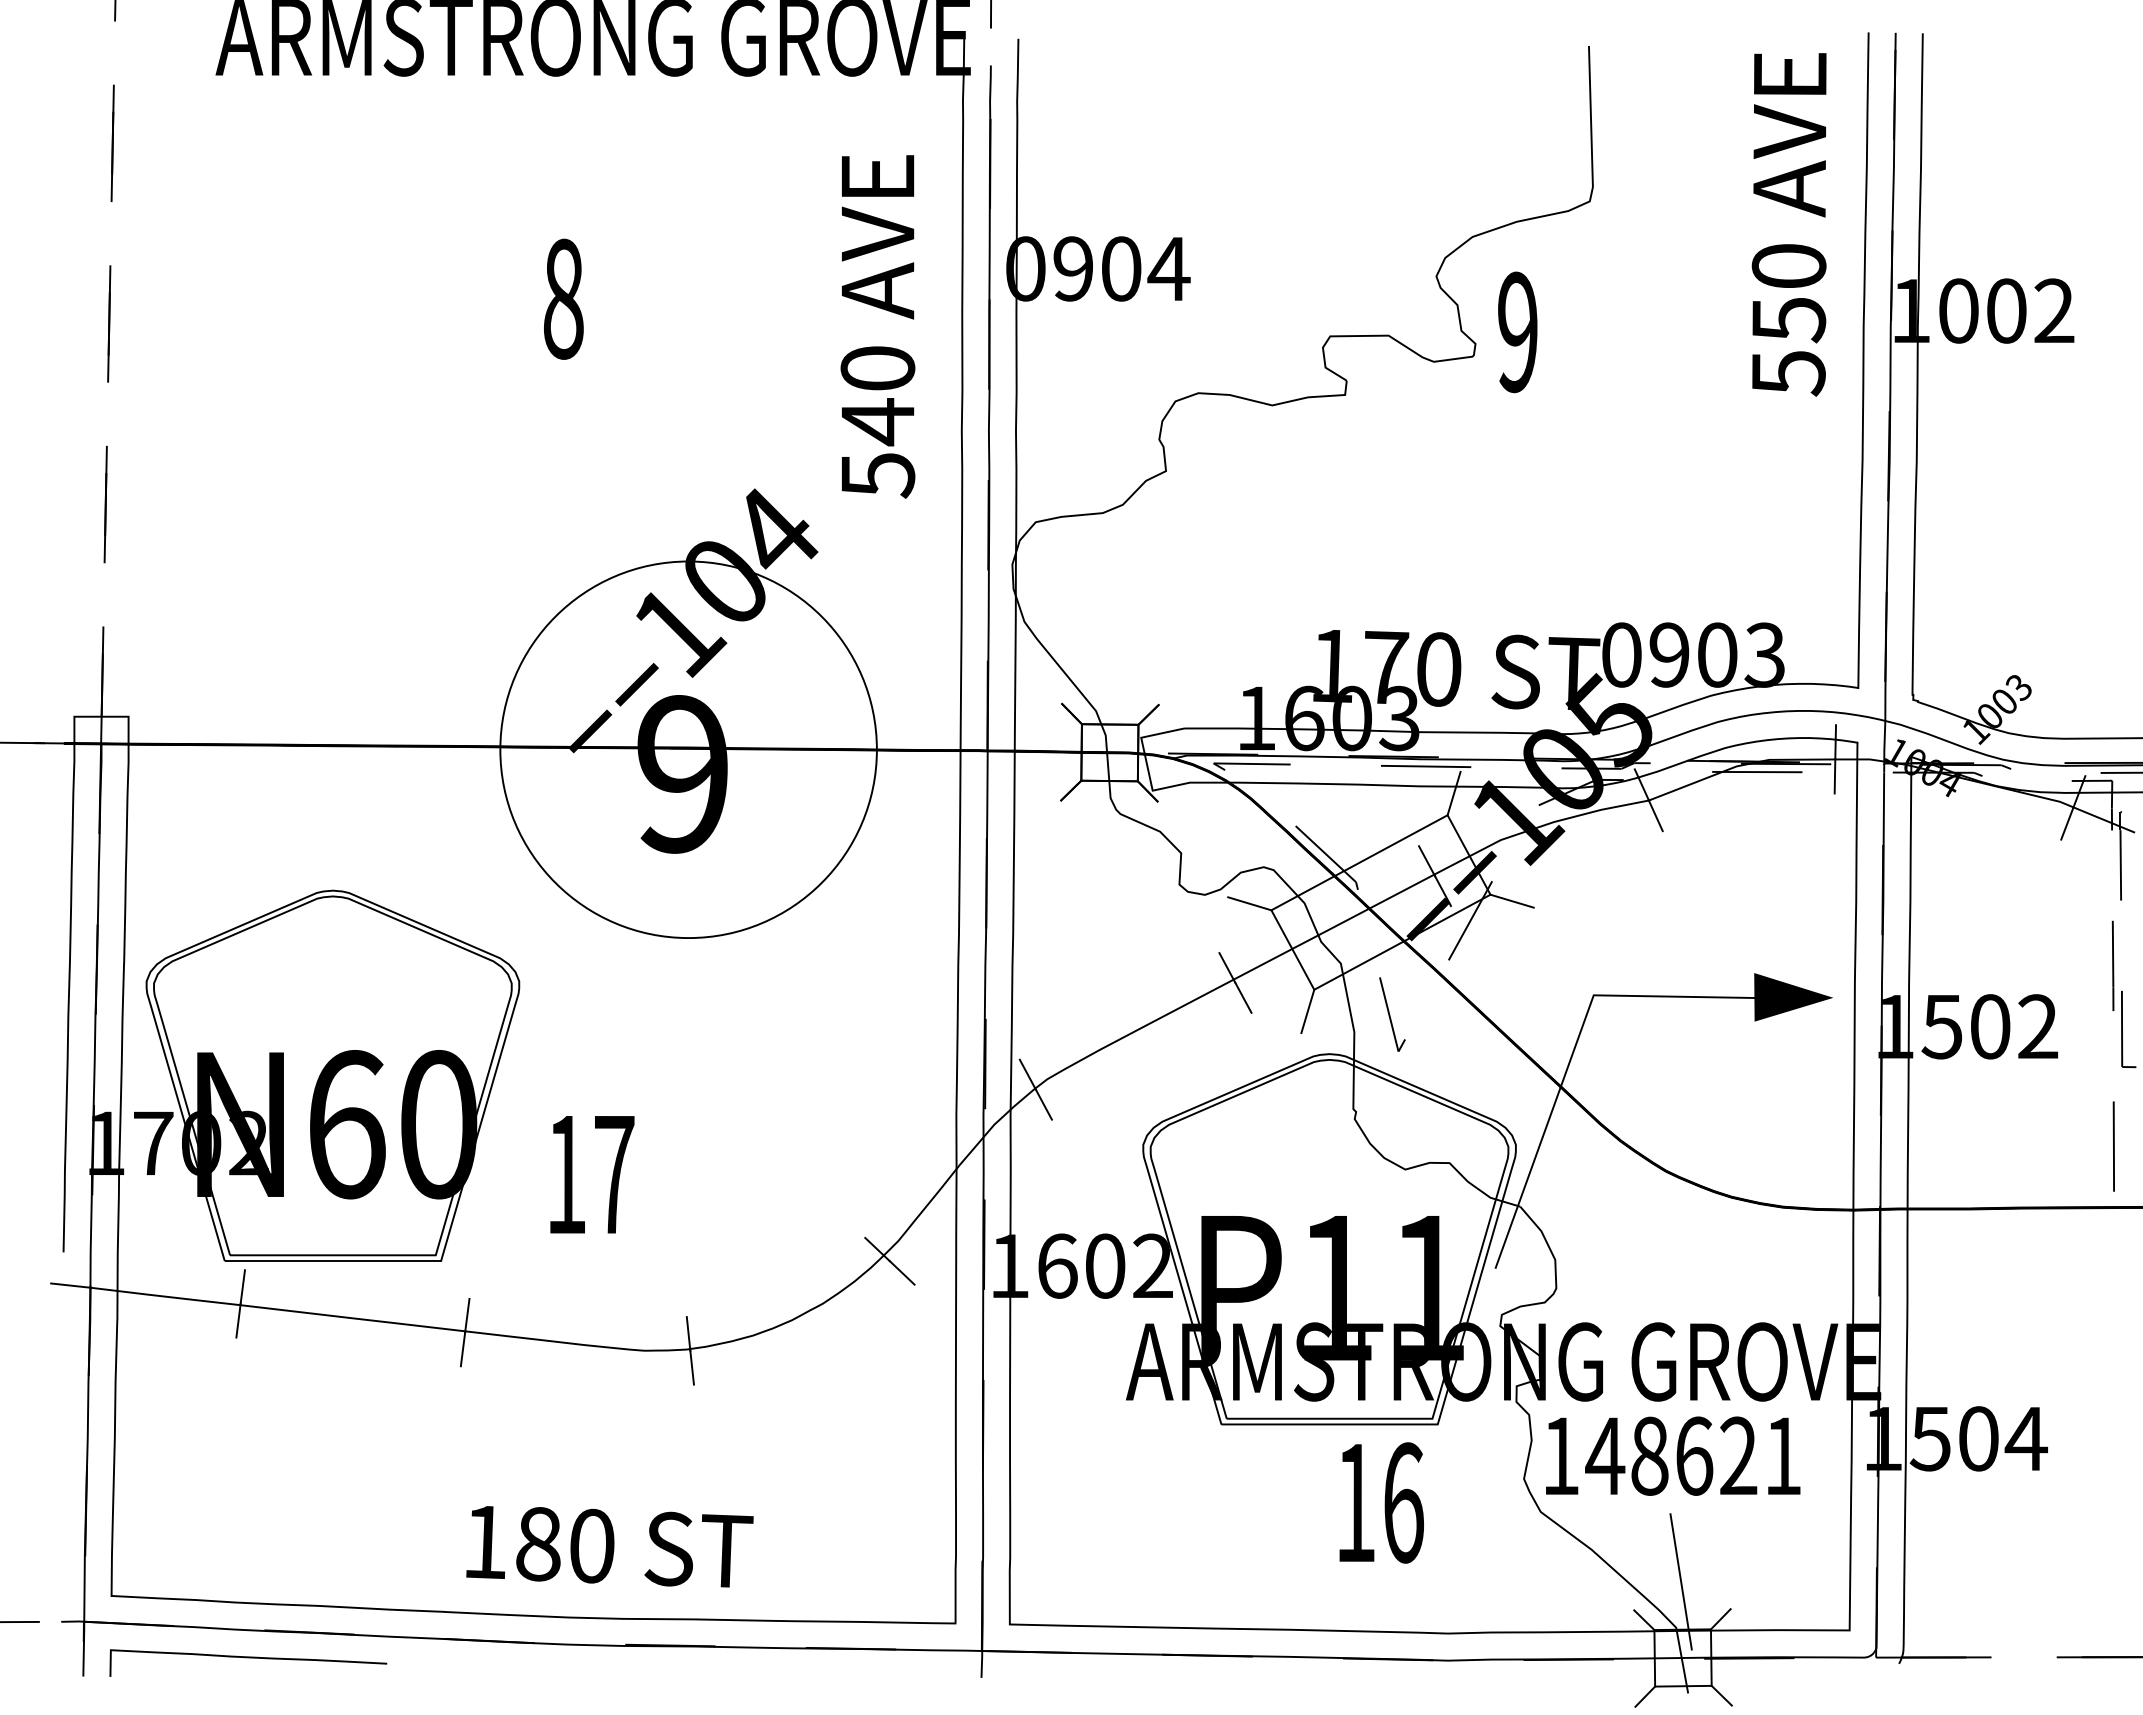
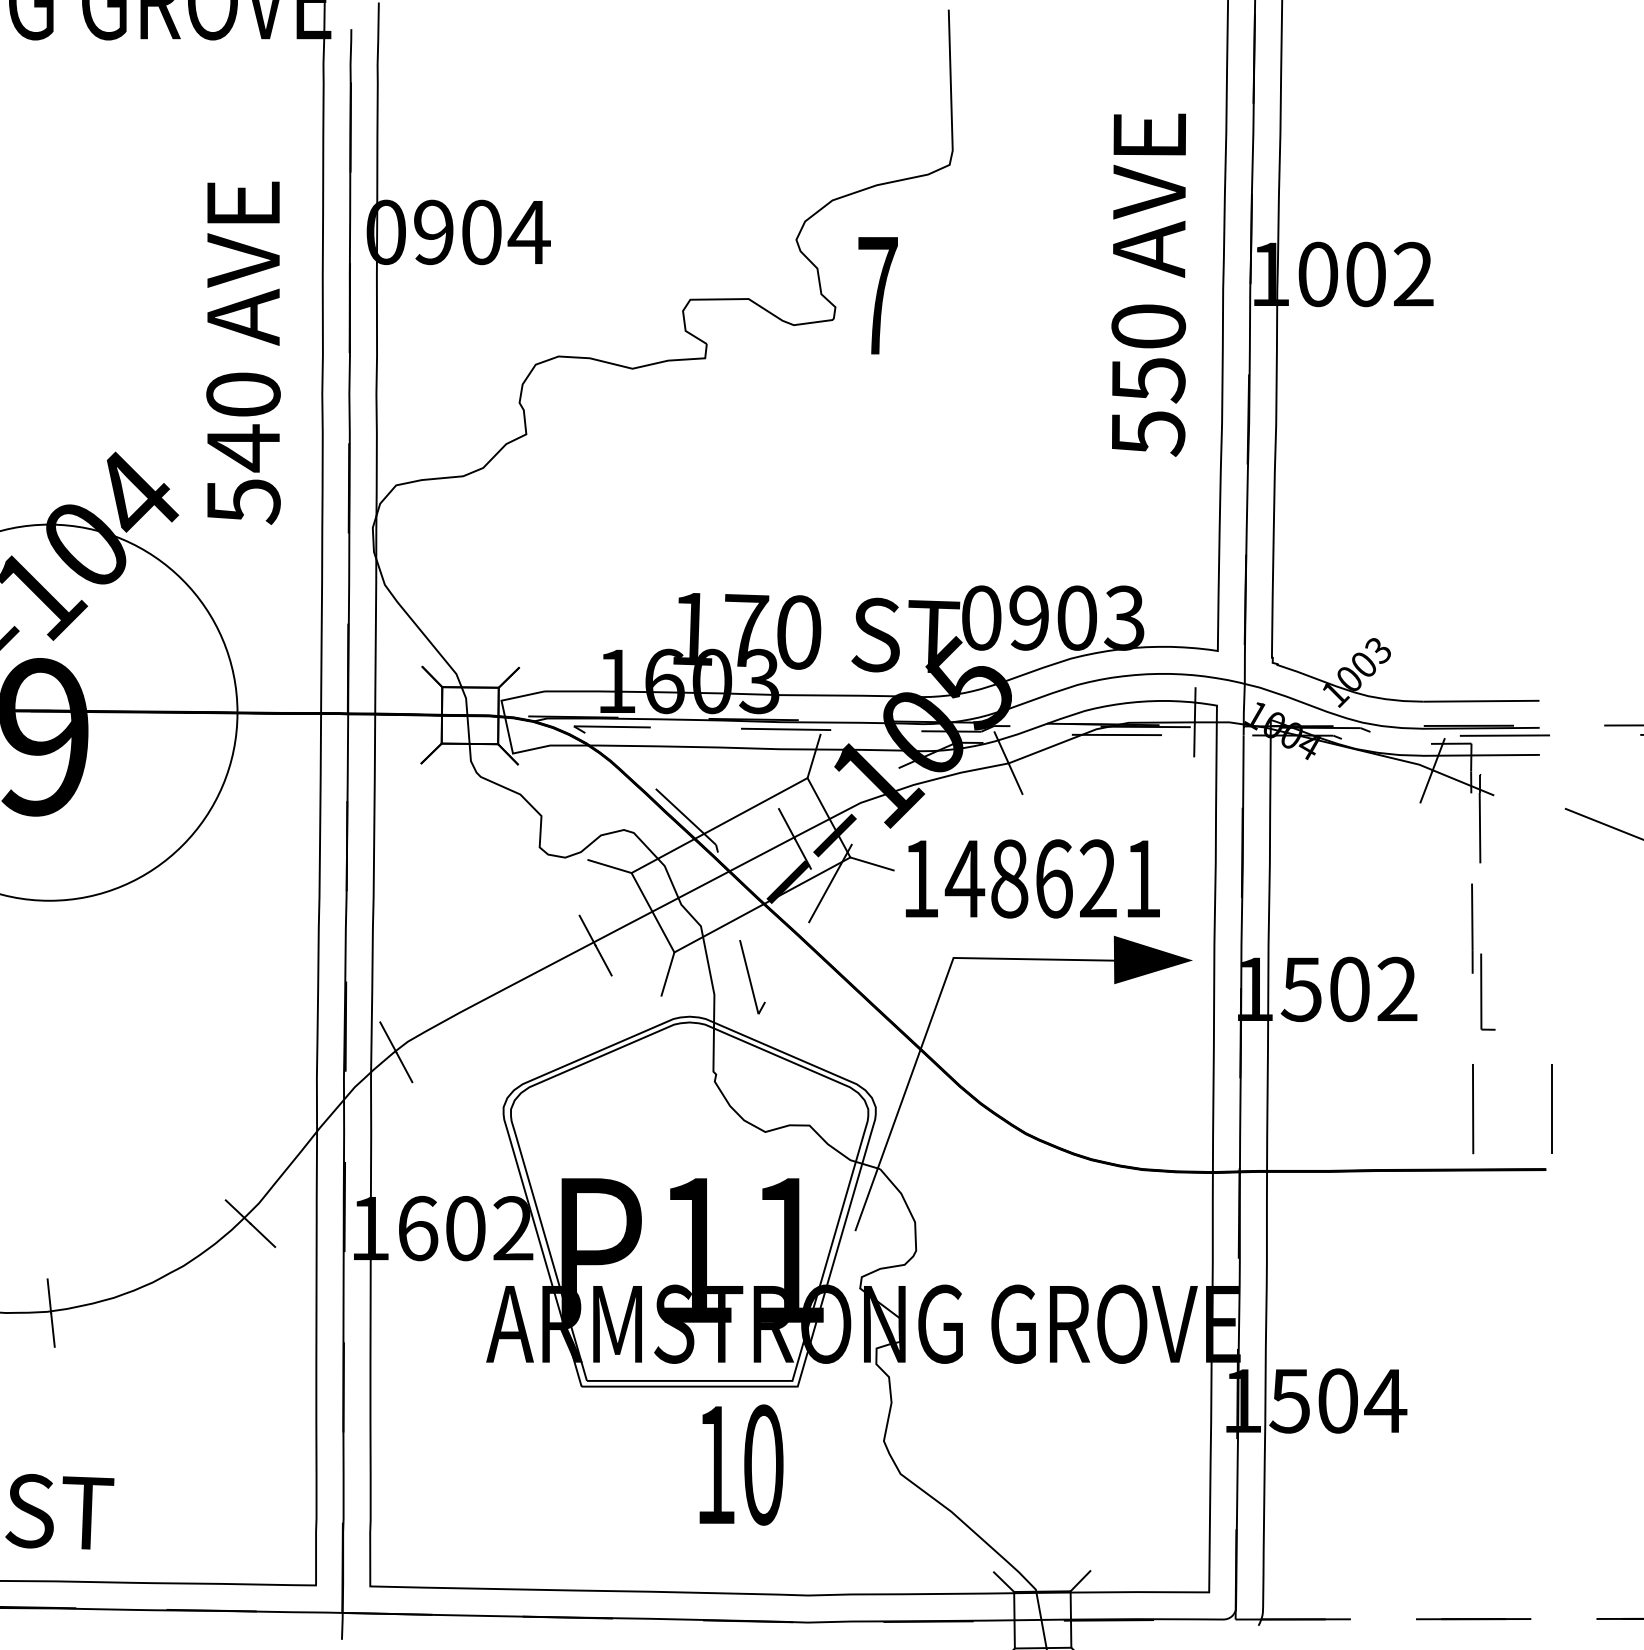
text: (1788, 224) -> (1148, 284), moved
text: (877, 326) -> (243, 352), moved
text: (1518, 332) -> (878, 295), 9 -> 7
text: (1673, 1455) -> (1033, 878), moved
text: (1403, 1502) -> (763, 1464), 16 -> 10
line: (1680, 1581) -> (1040, 1543), removed

